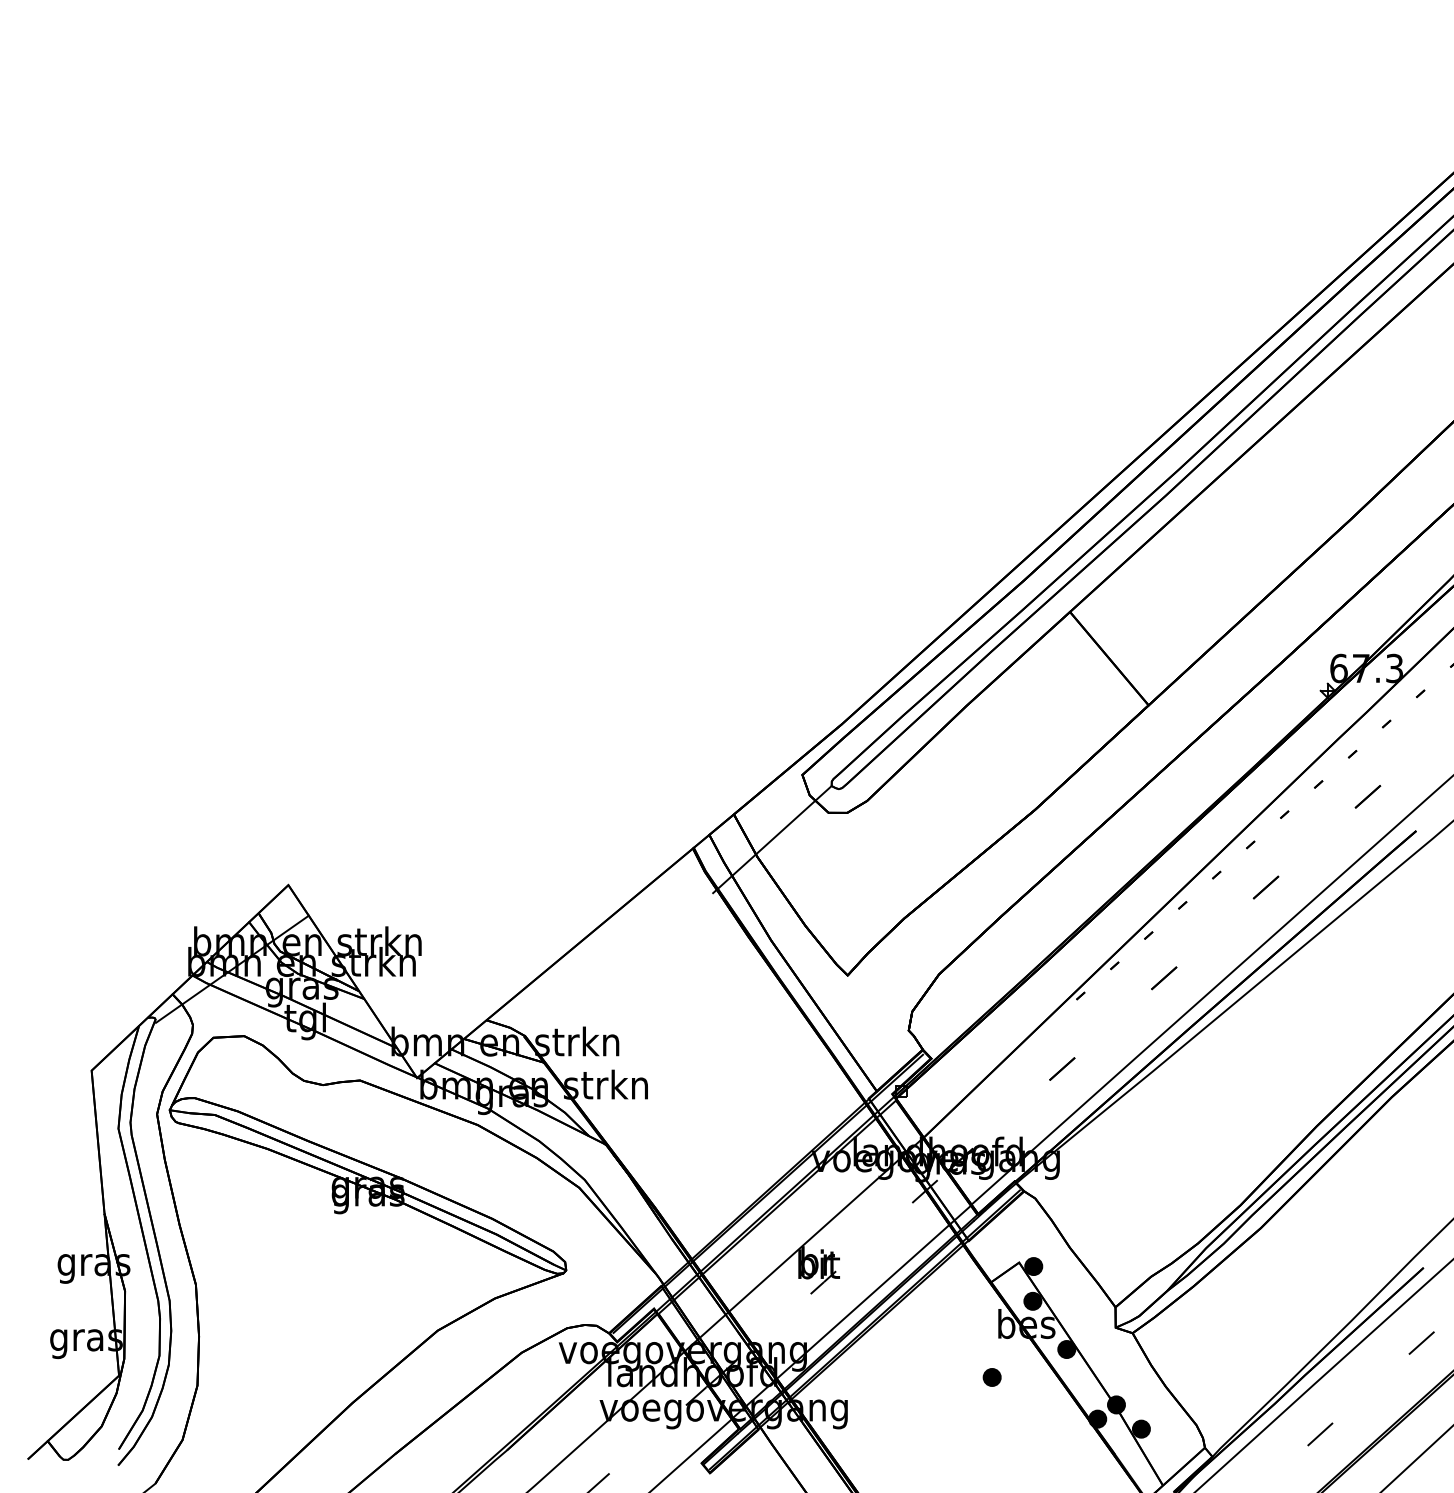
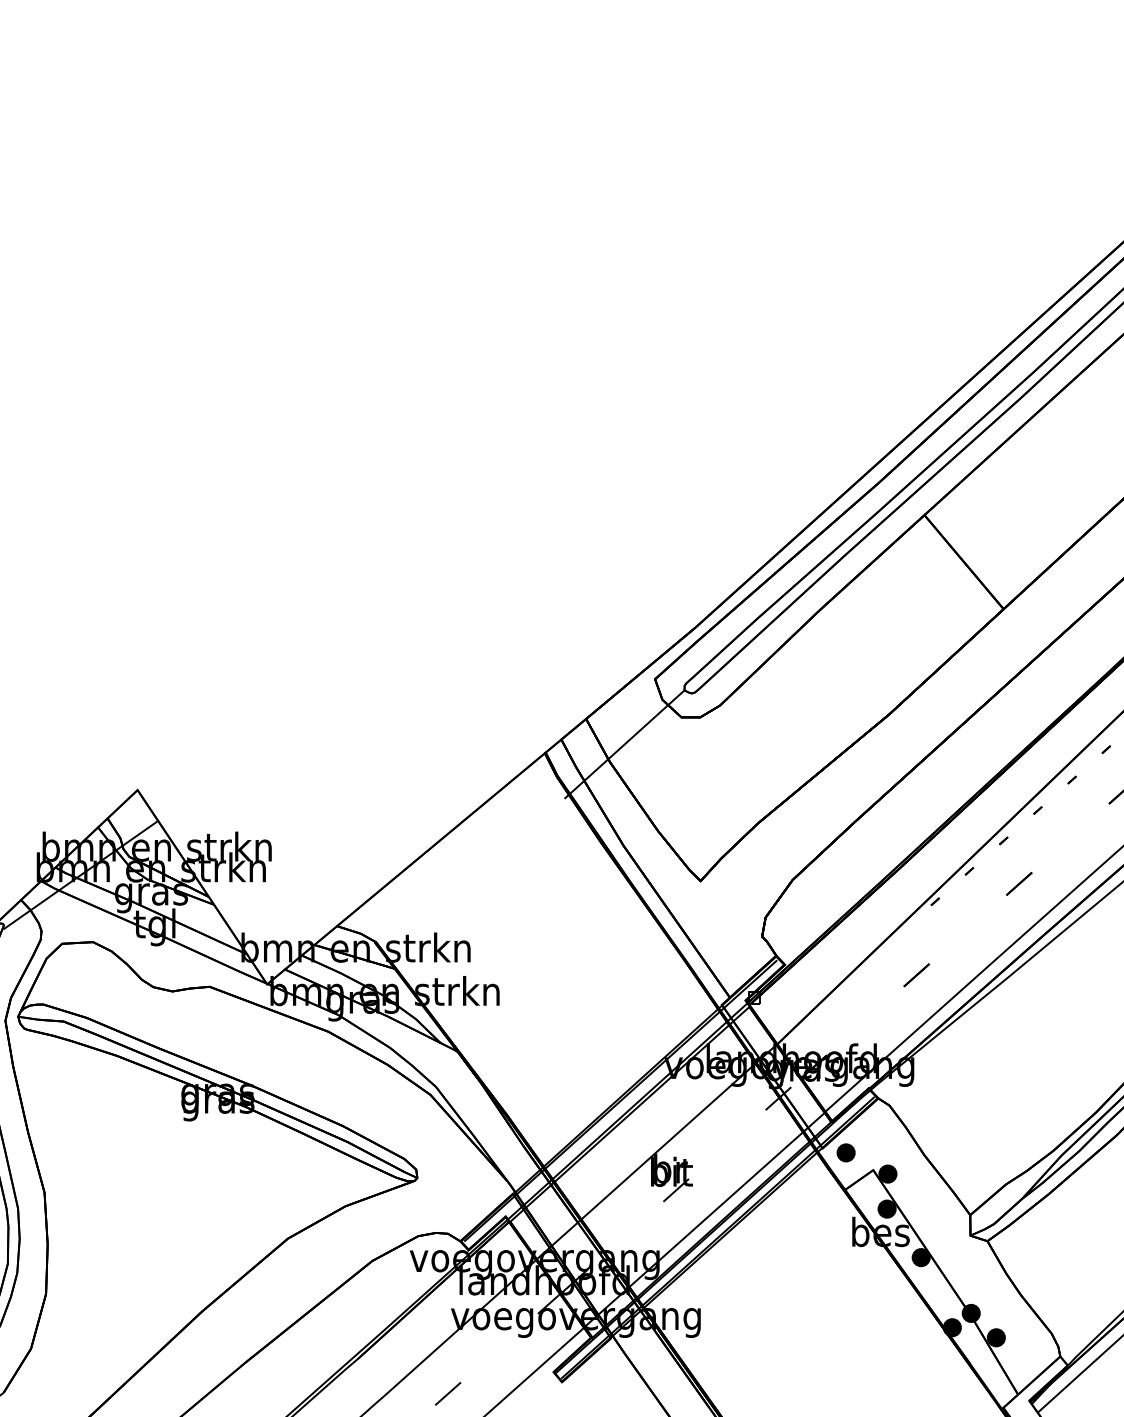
part: (991, 1377) -> (845, 1152), moved

